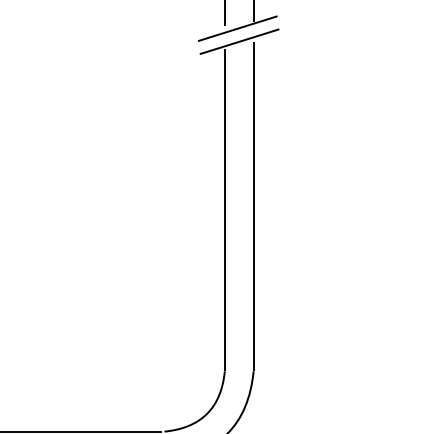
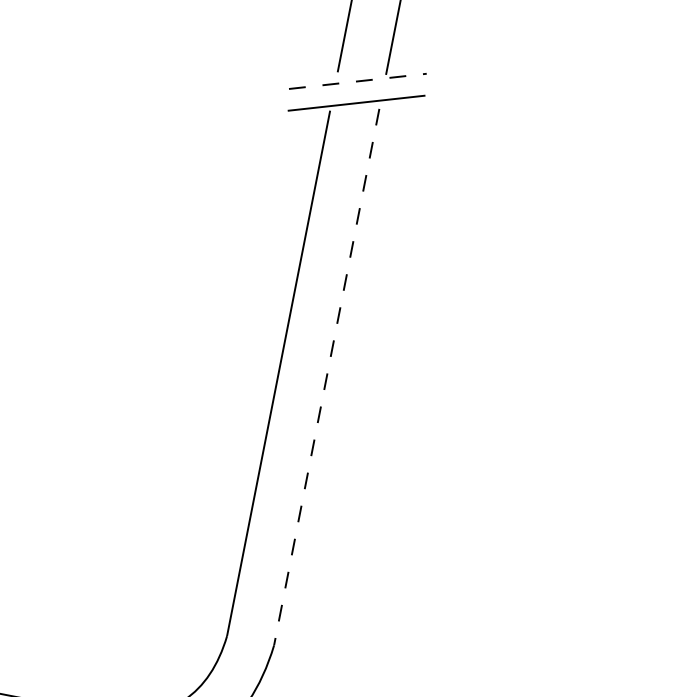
line: (237, 28) -> (357, 80), solid -> dashed
line: (253, 207) -> (326, 378), solid -> dashed

